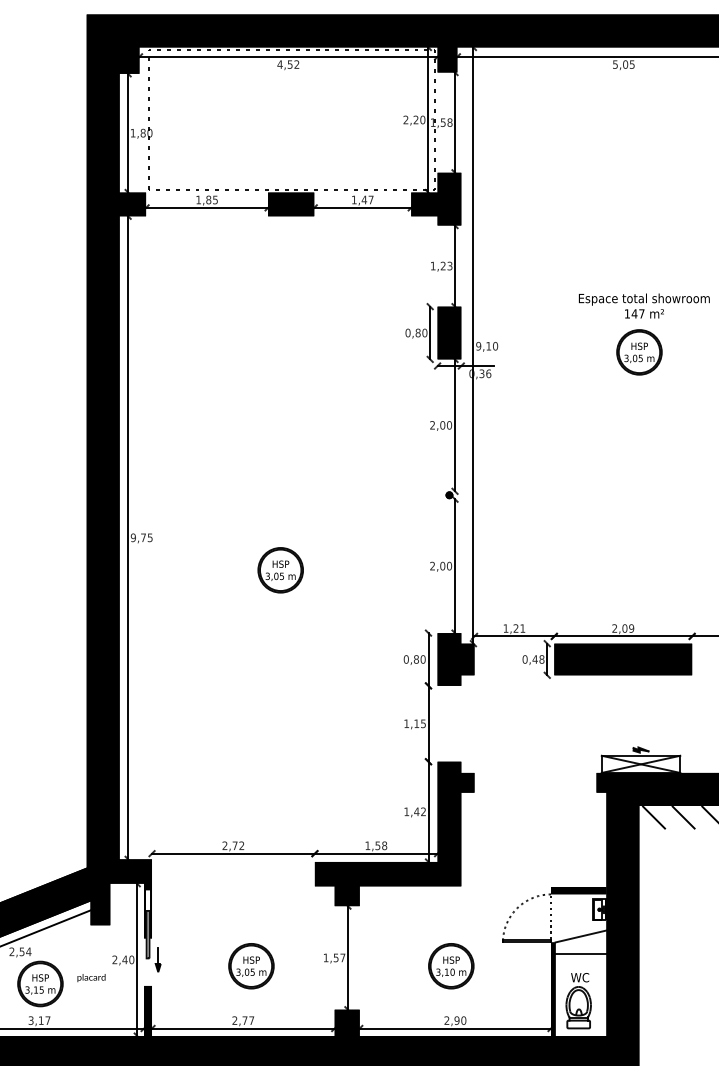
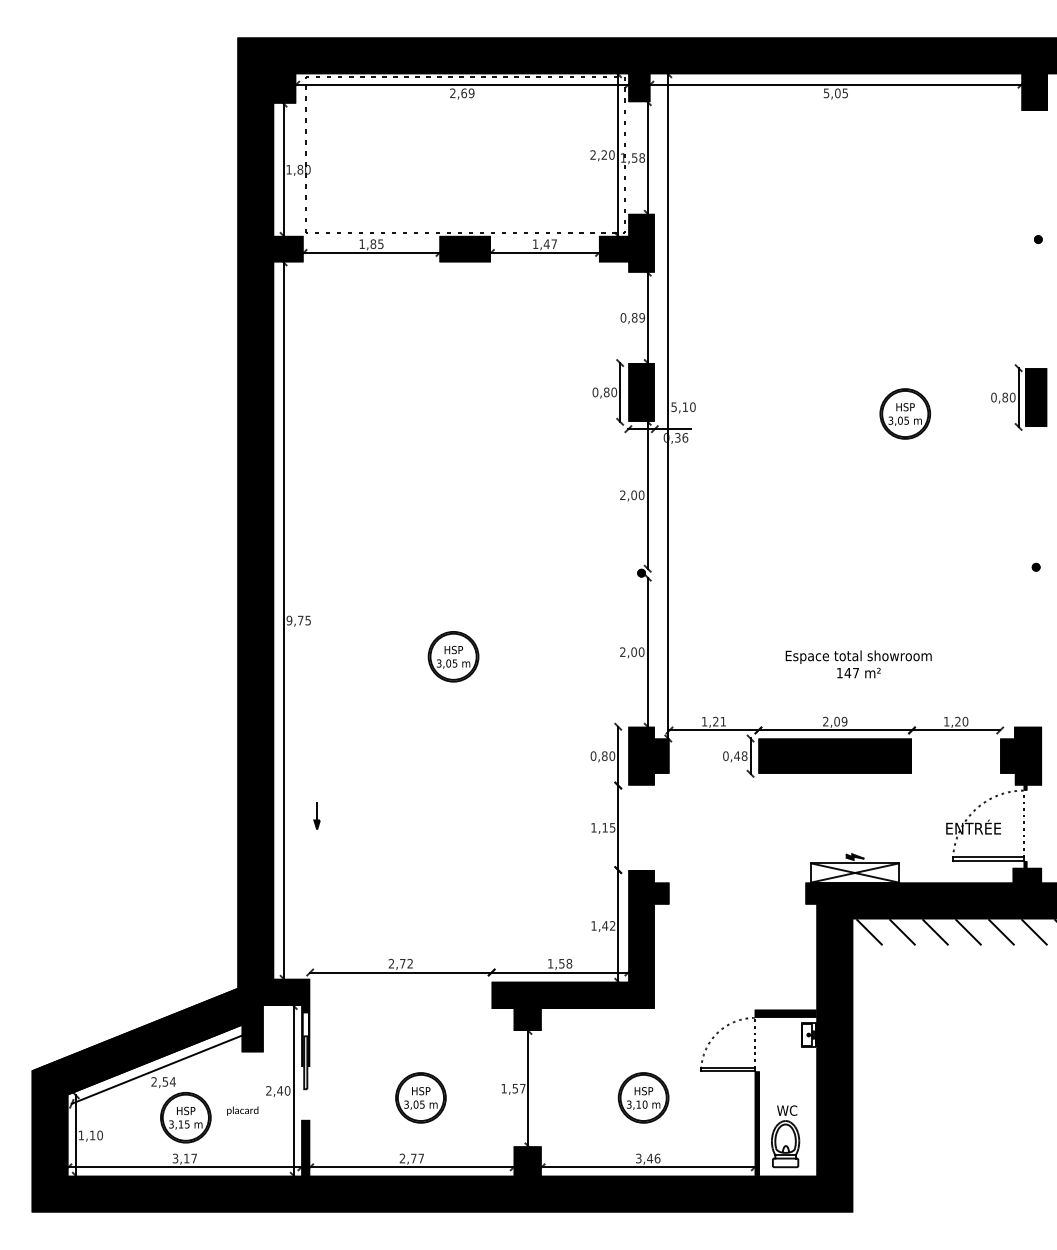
text: (287, 64) -> (461, 93), 4,52 -> 2,69
text: (441, 265) -> (632, 317), 1,23 -> 0,89
text: (644, 306) -> (858, 664), moved
text: (478, 345) -> (673, 406), 9,10 -> 5,10
part: (638, 351) -> (904, 413), moved
line: (580, 936) -> (787, 1064), removed
line: (580, 954) -> (787, 1084), removed
part: (157, 959) -> (316, 815), moved
text: (455, 1020) -> (648, 1158), 2,90 -> 3,46

